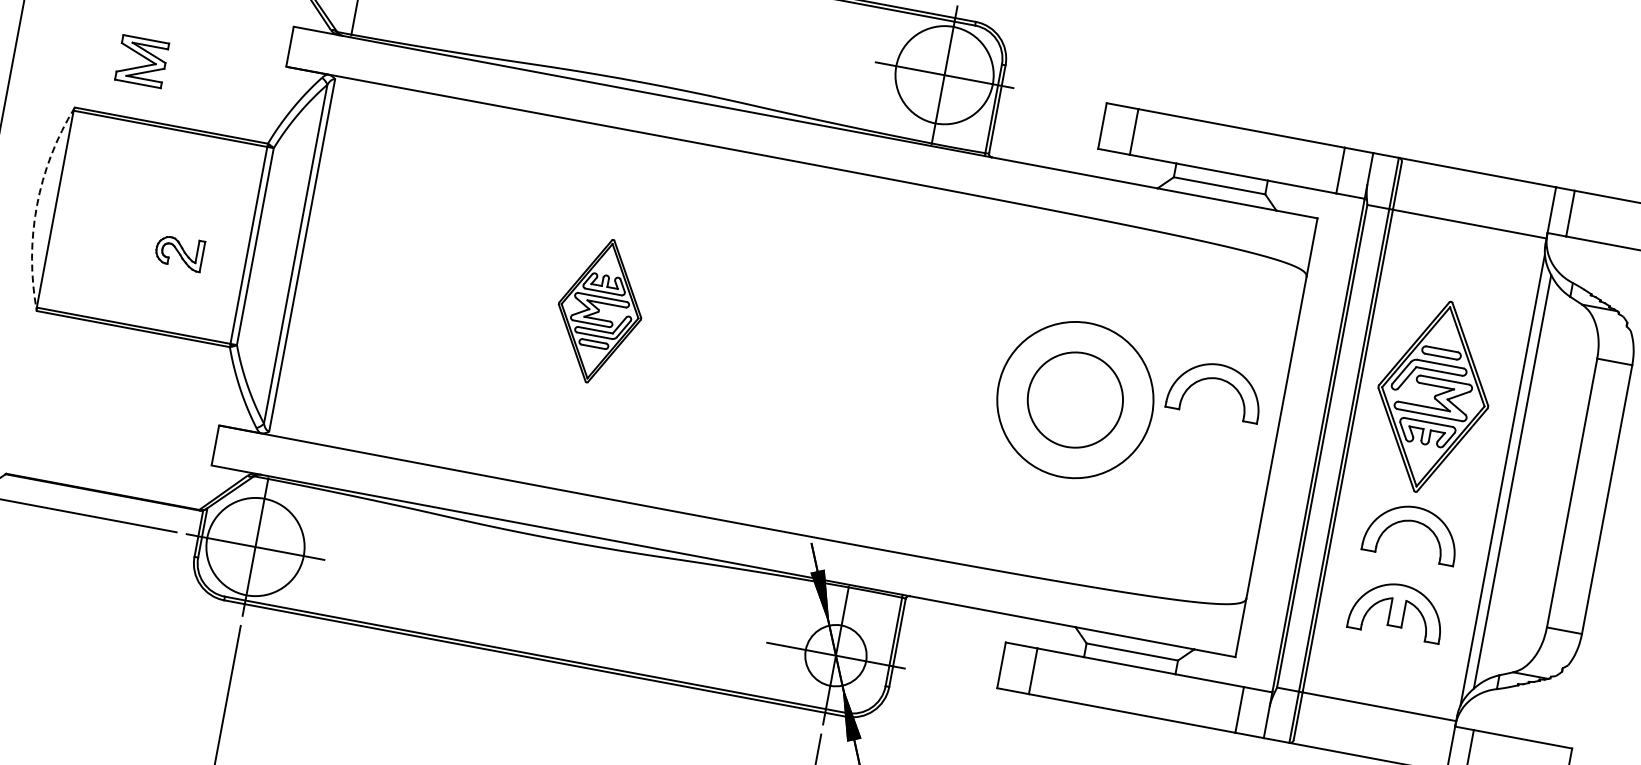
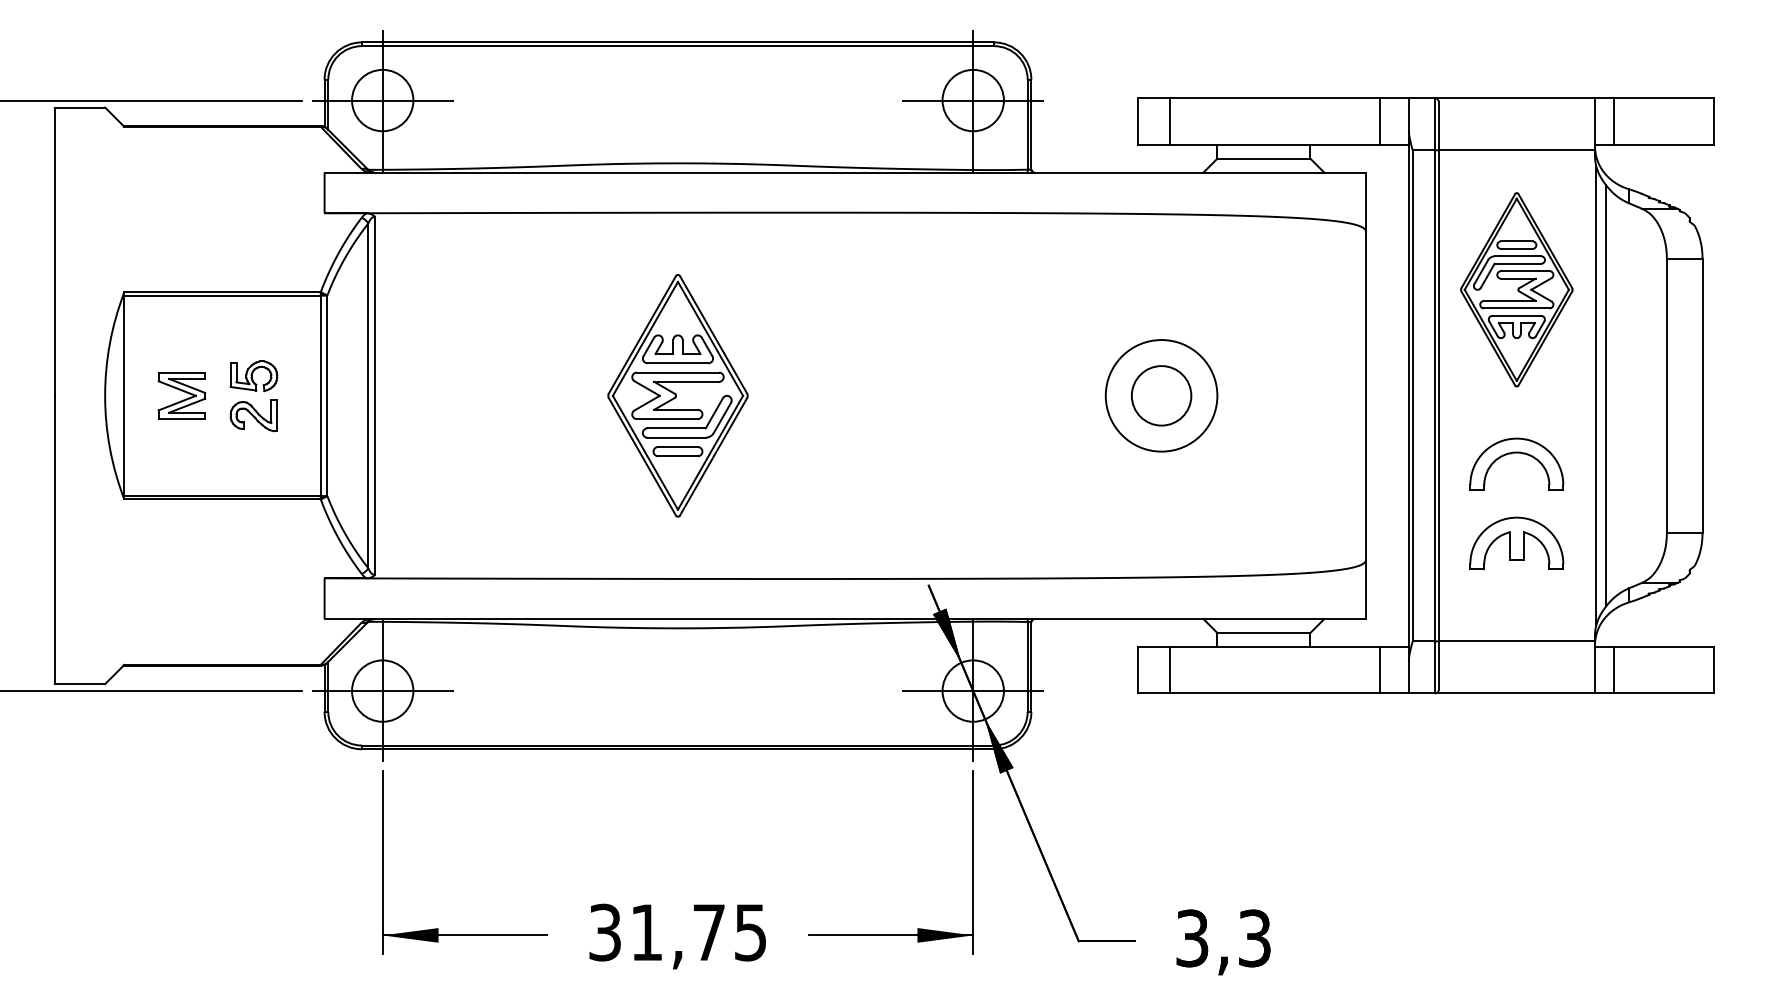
part: (141, 61) -> (181, 395), moved
circle: (943, 75) -> (972, 100), size x0.62
arc: (37, 205) -> (105, 395), dashed -> solid
part: (186, 214) -> (253, 376), added
part: (599, 310) -> (677, 395), size x1.67
part: (1217, 379) -> (1297, 349), removed
part: (1433, 396) -> (1516, 289), moved
circle: (1075, 399) -> (1161, 395), size x0.62
circle: (1075, 399) -> (1161, 395), size x0.71
circle: (255, 546) -> (382, 690), size x0.62

